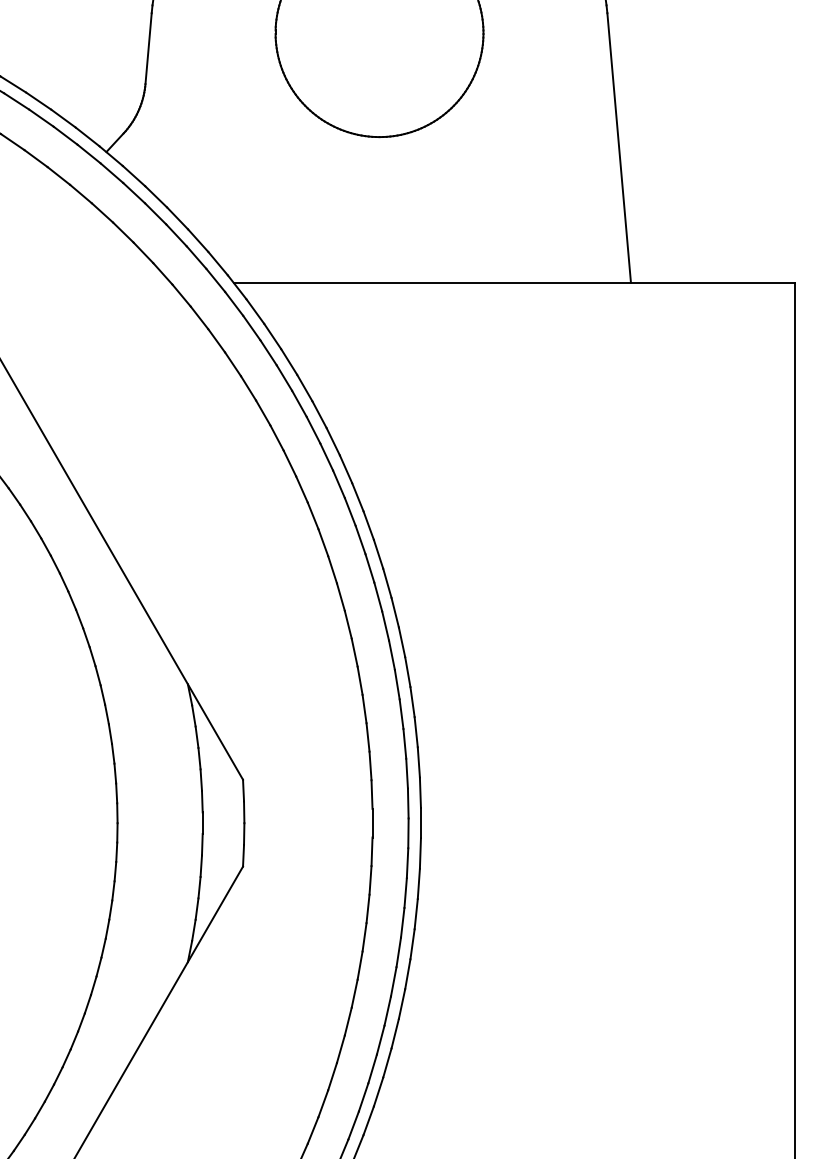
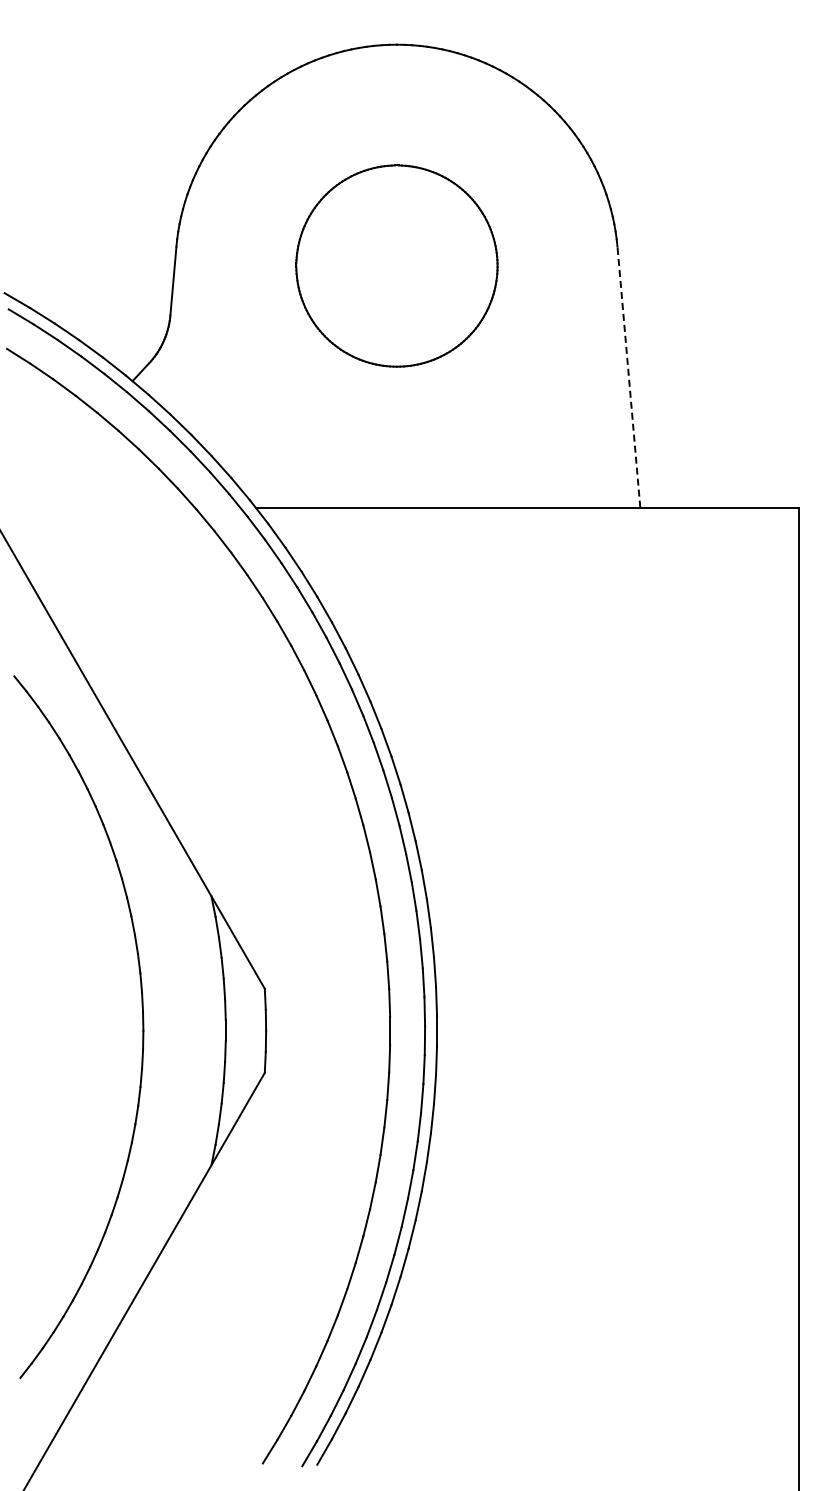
line: (618, 148) -> (628, 377), solid -> dashed

